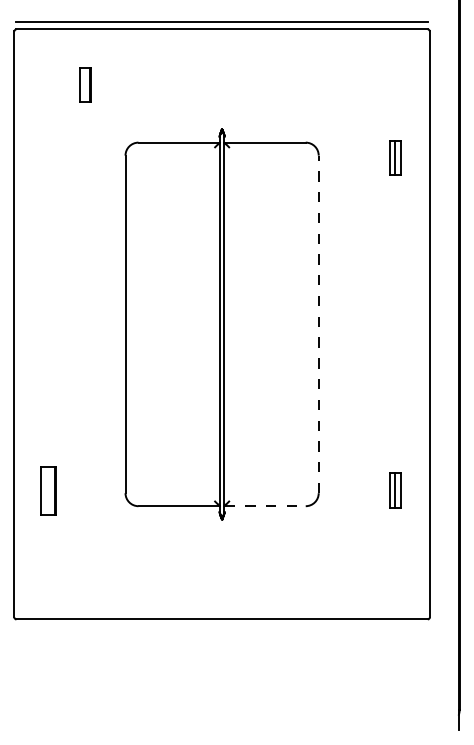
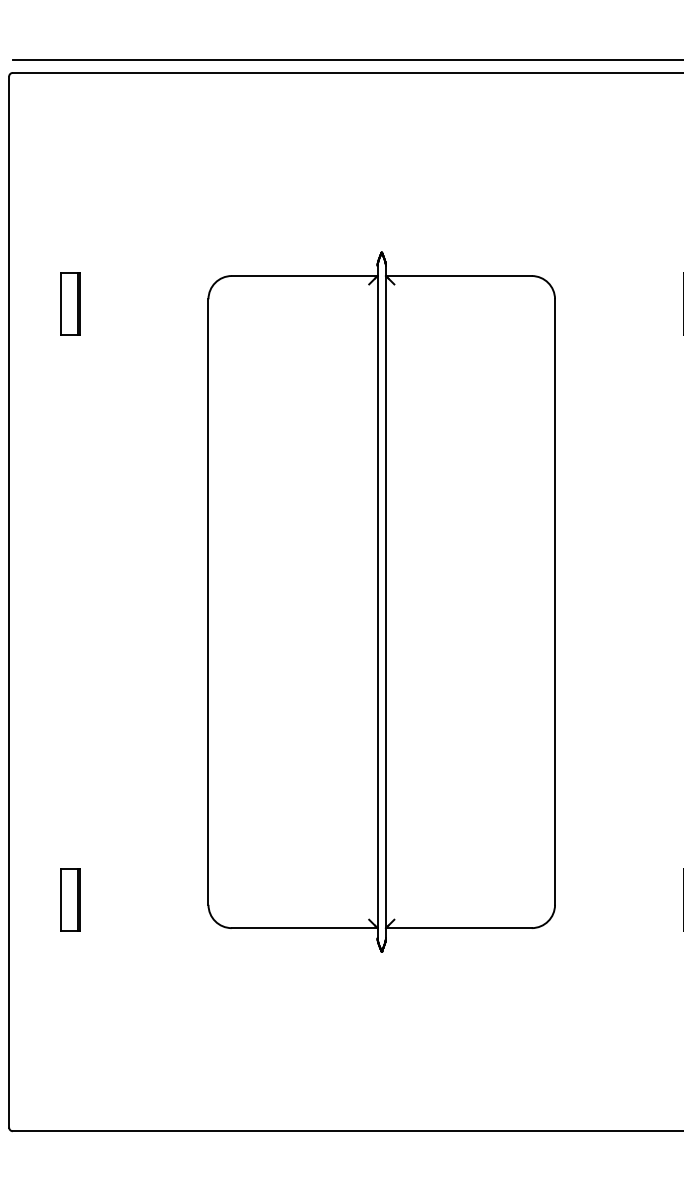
part: (85, 84) -> (70, 302), moved
line: (318, 324) -> (554, 602), dashed -> solid
part: (48, 490) -> (70, 899), size x0.71
line: (265, 506) -> (459, 928), dashed -> solid

